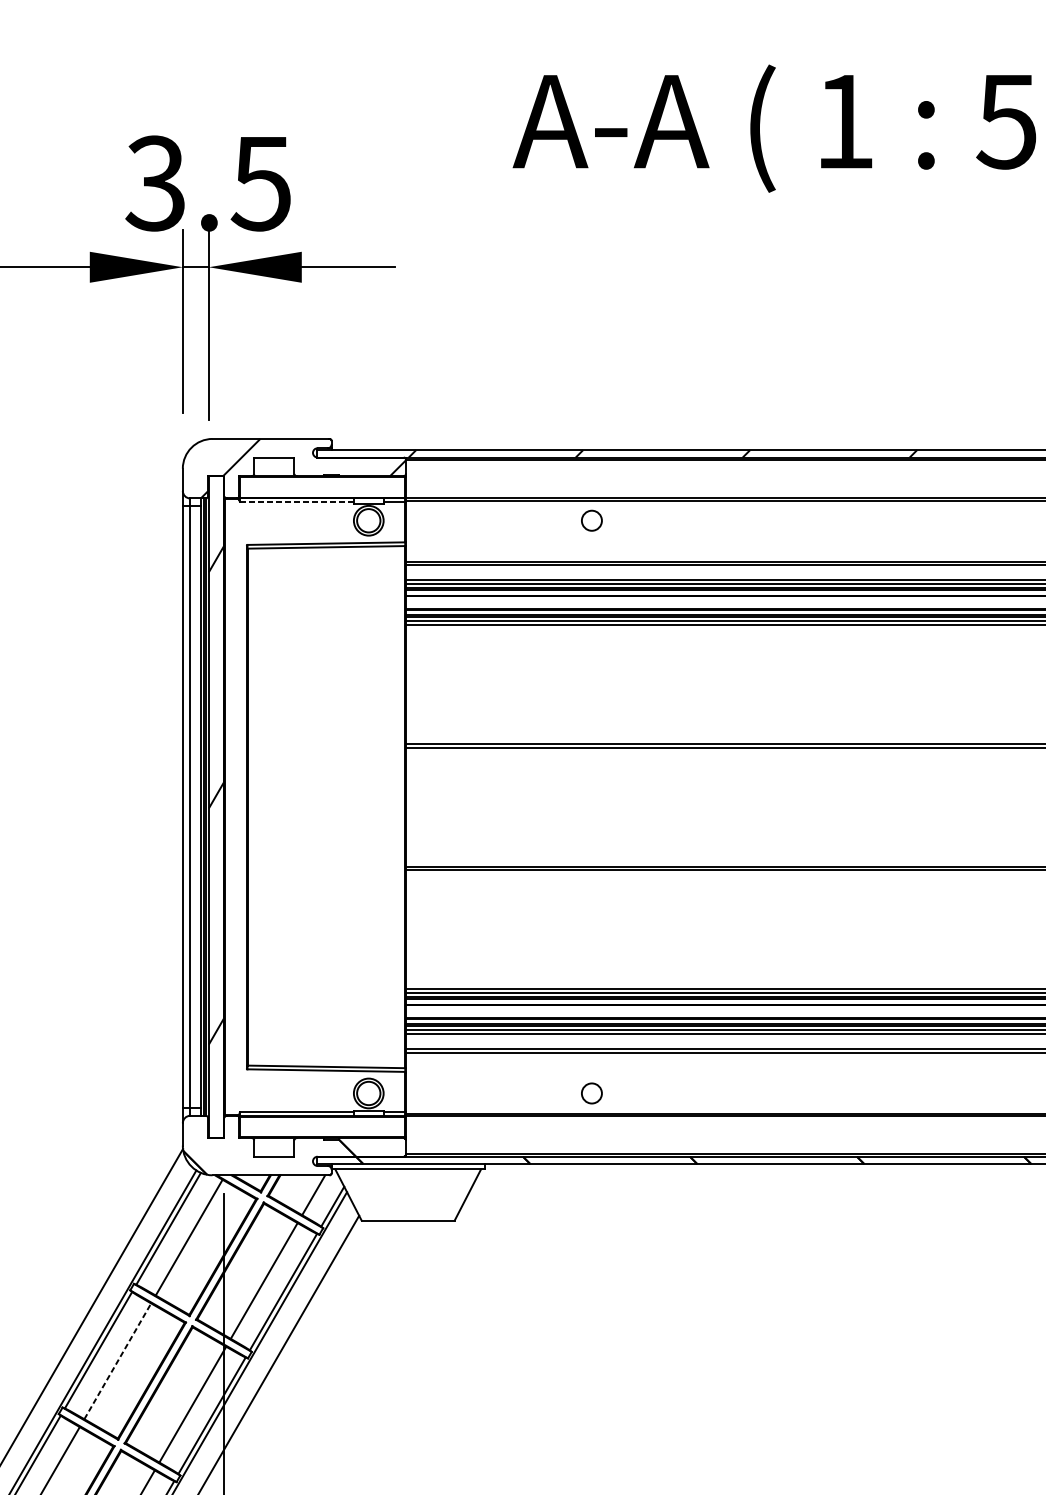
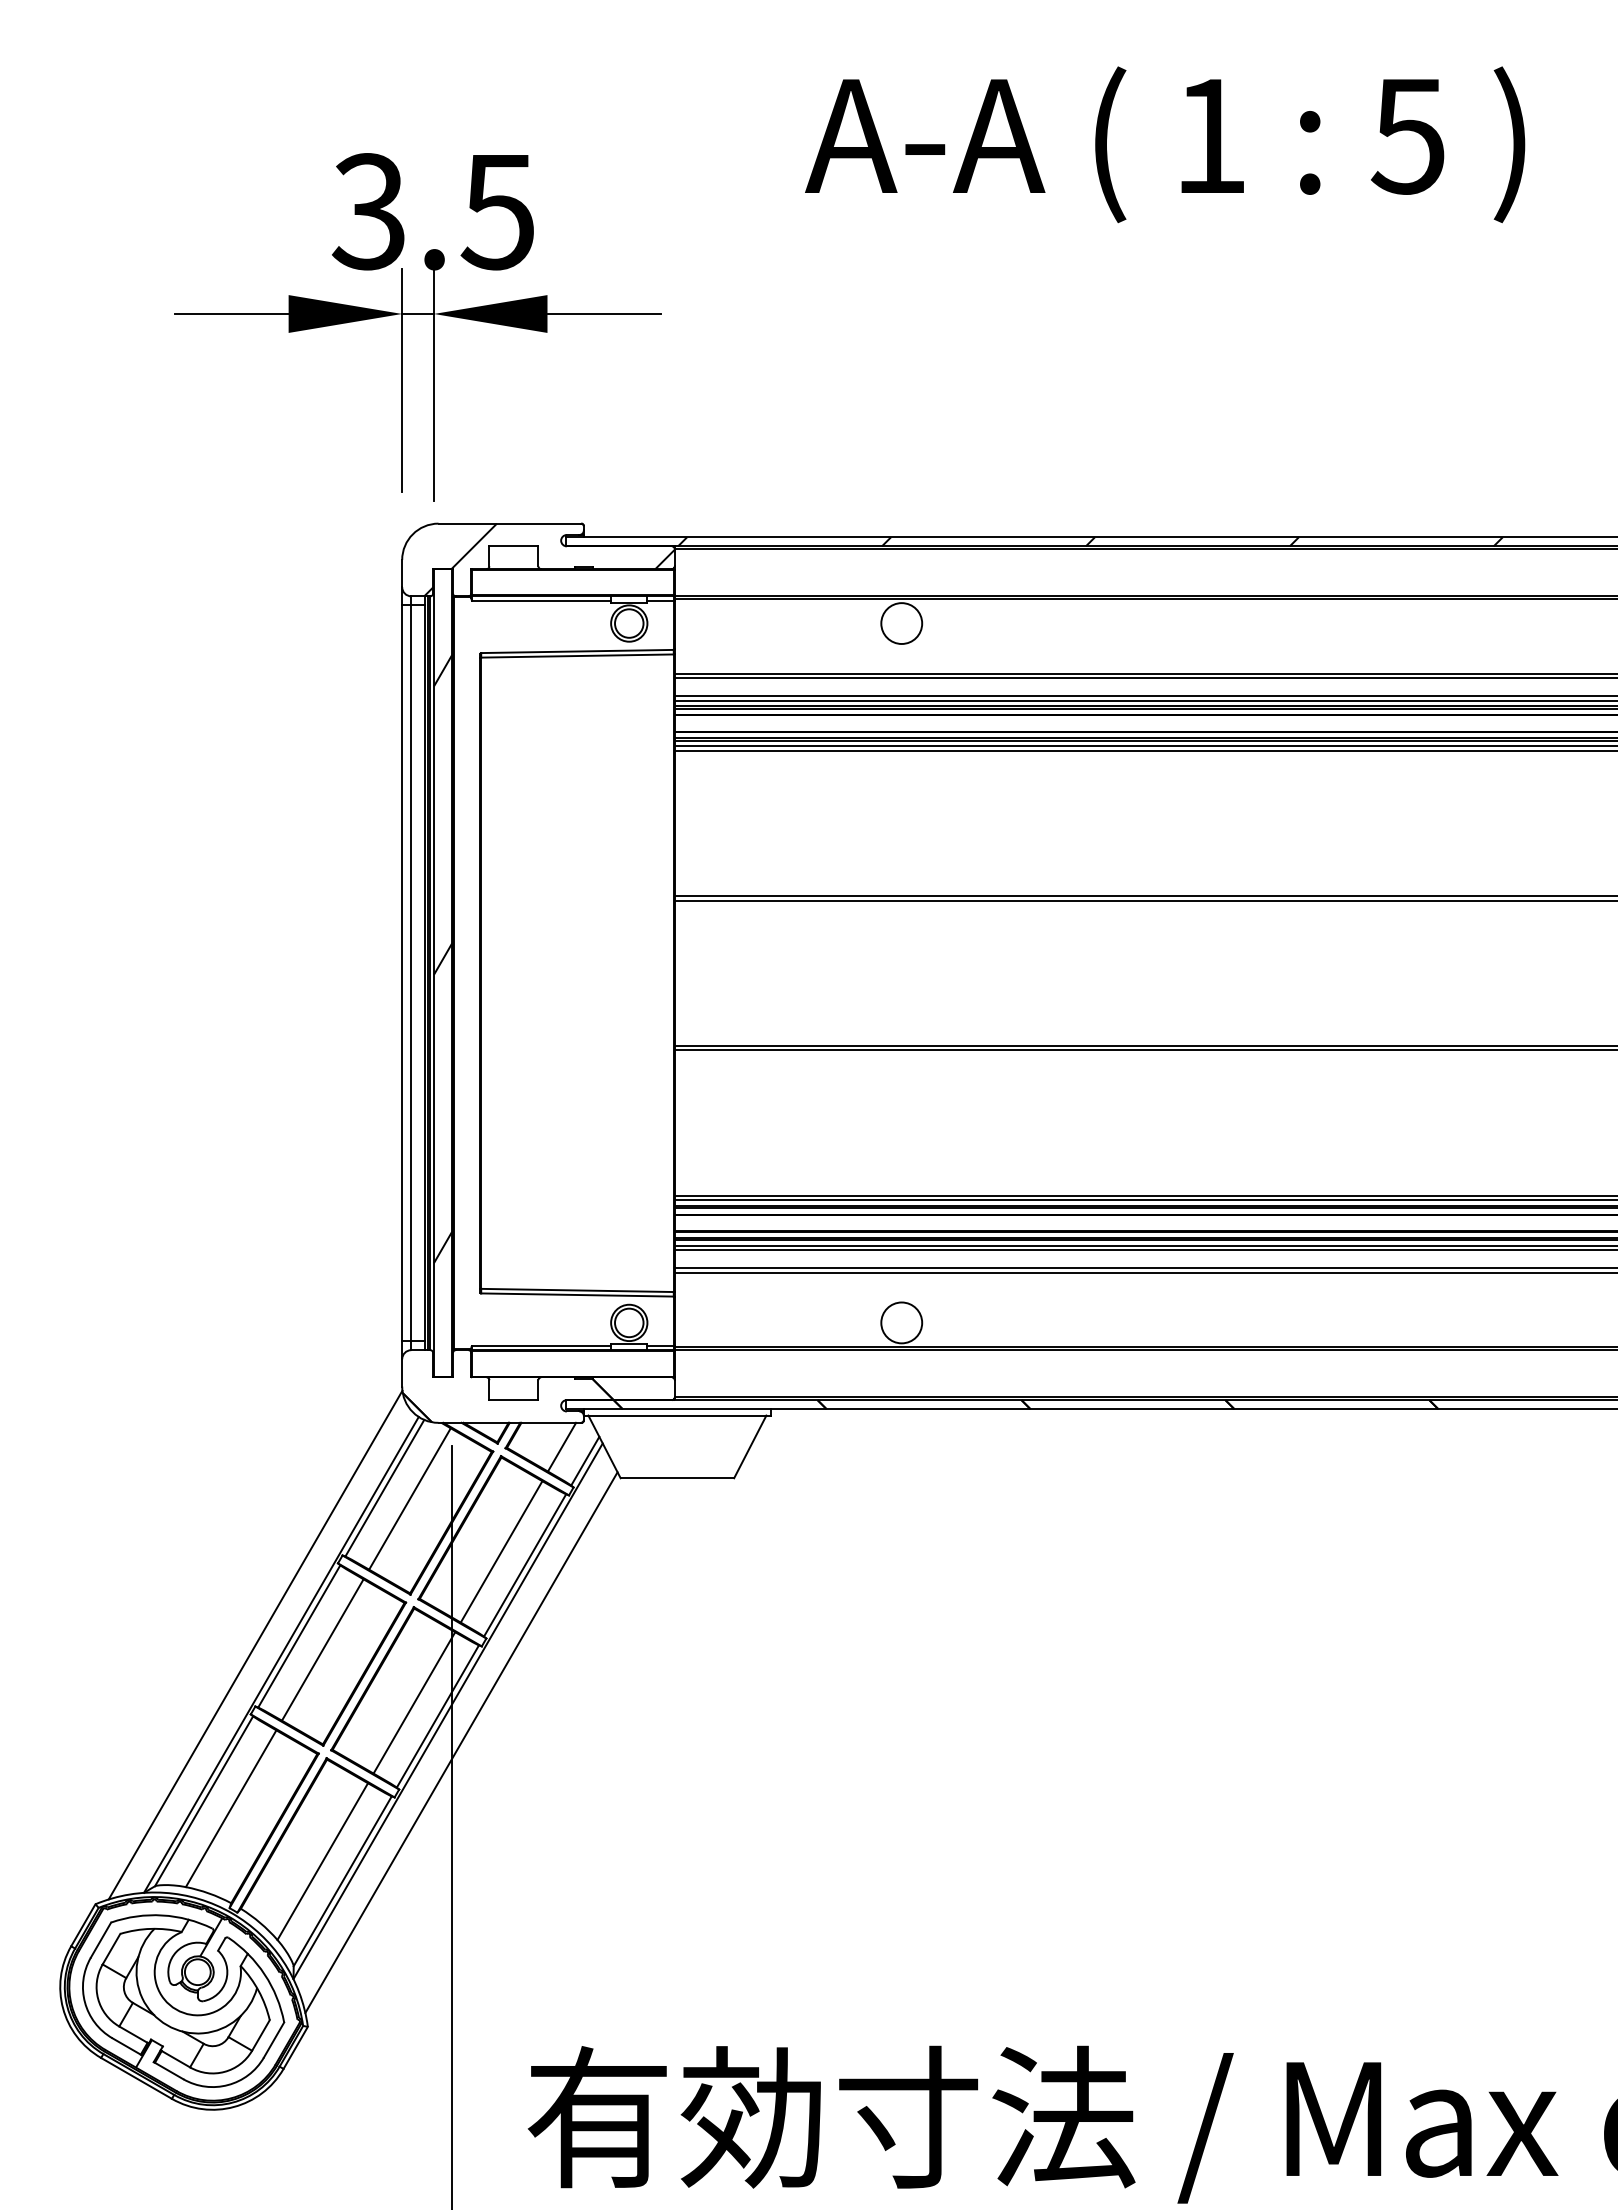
line: (297, 501) -> (542, 600), dashed -> solid
circle: (591, 520) -> (901, 623), size x1.67
circle: (591, 1093) -> (901, 1322), size x1.67
line: (117, 1361) -> (322, 1650), dashed -> solid

